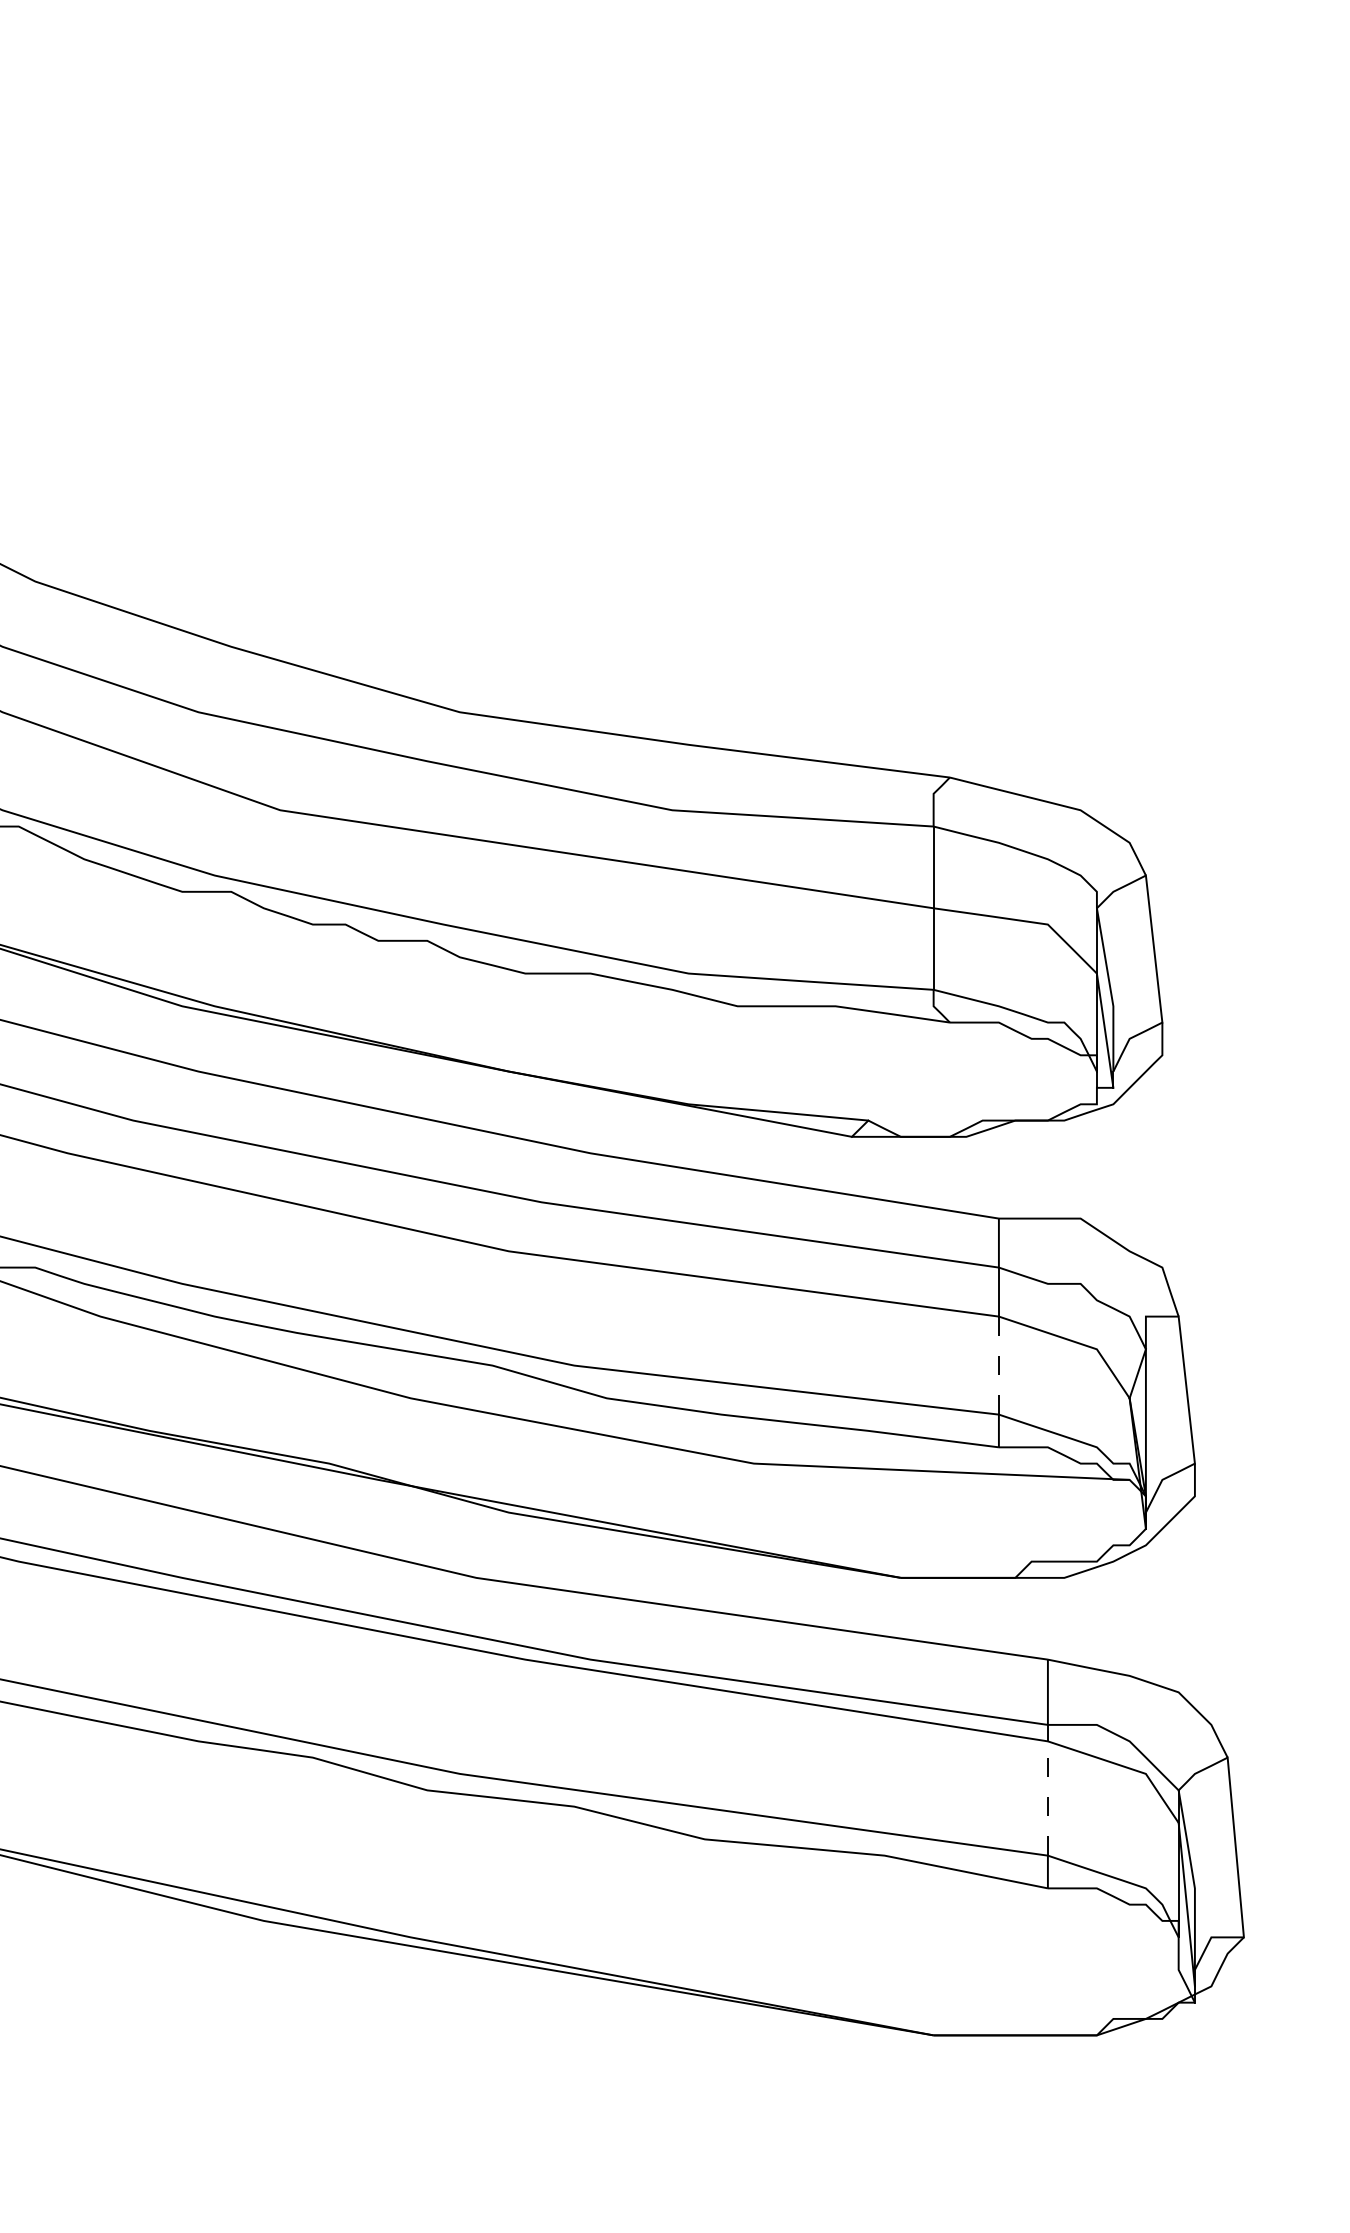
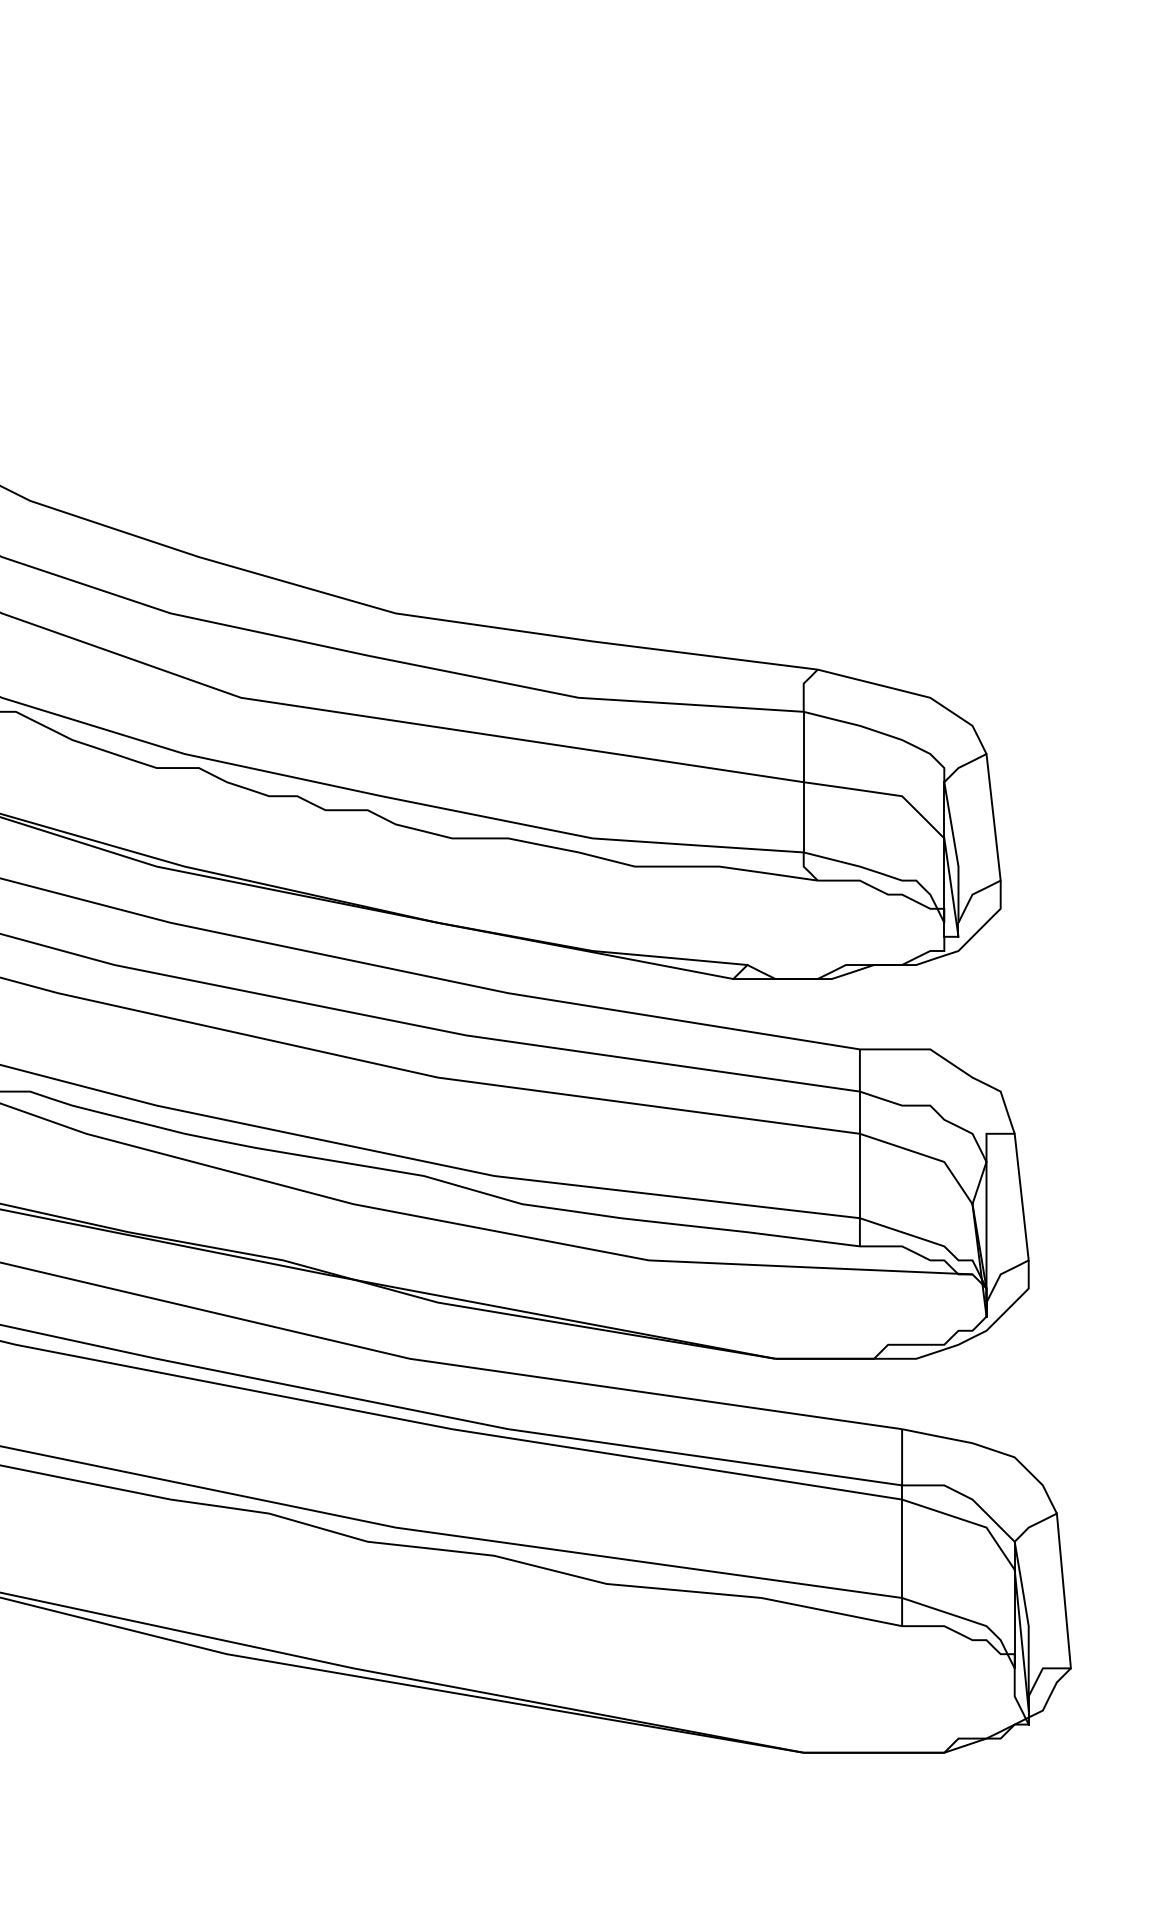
line: (998, 1365) -> (859, 1175), dashed -> solid
line: (1047, 1798) -> (901, 1548), dashed -> solid

